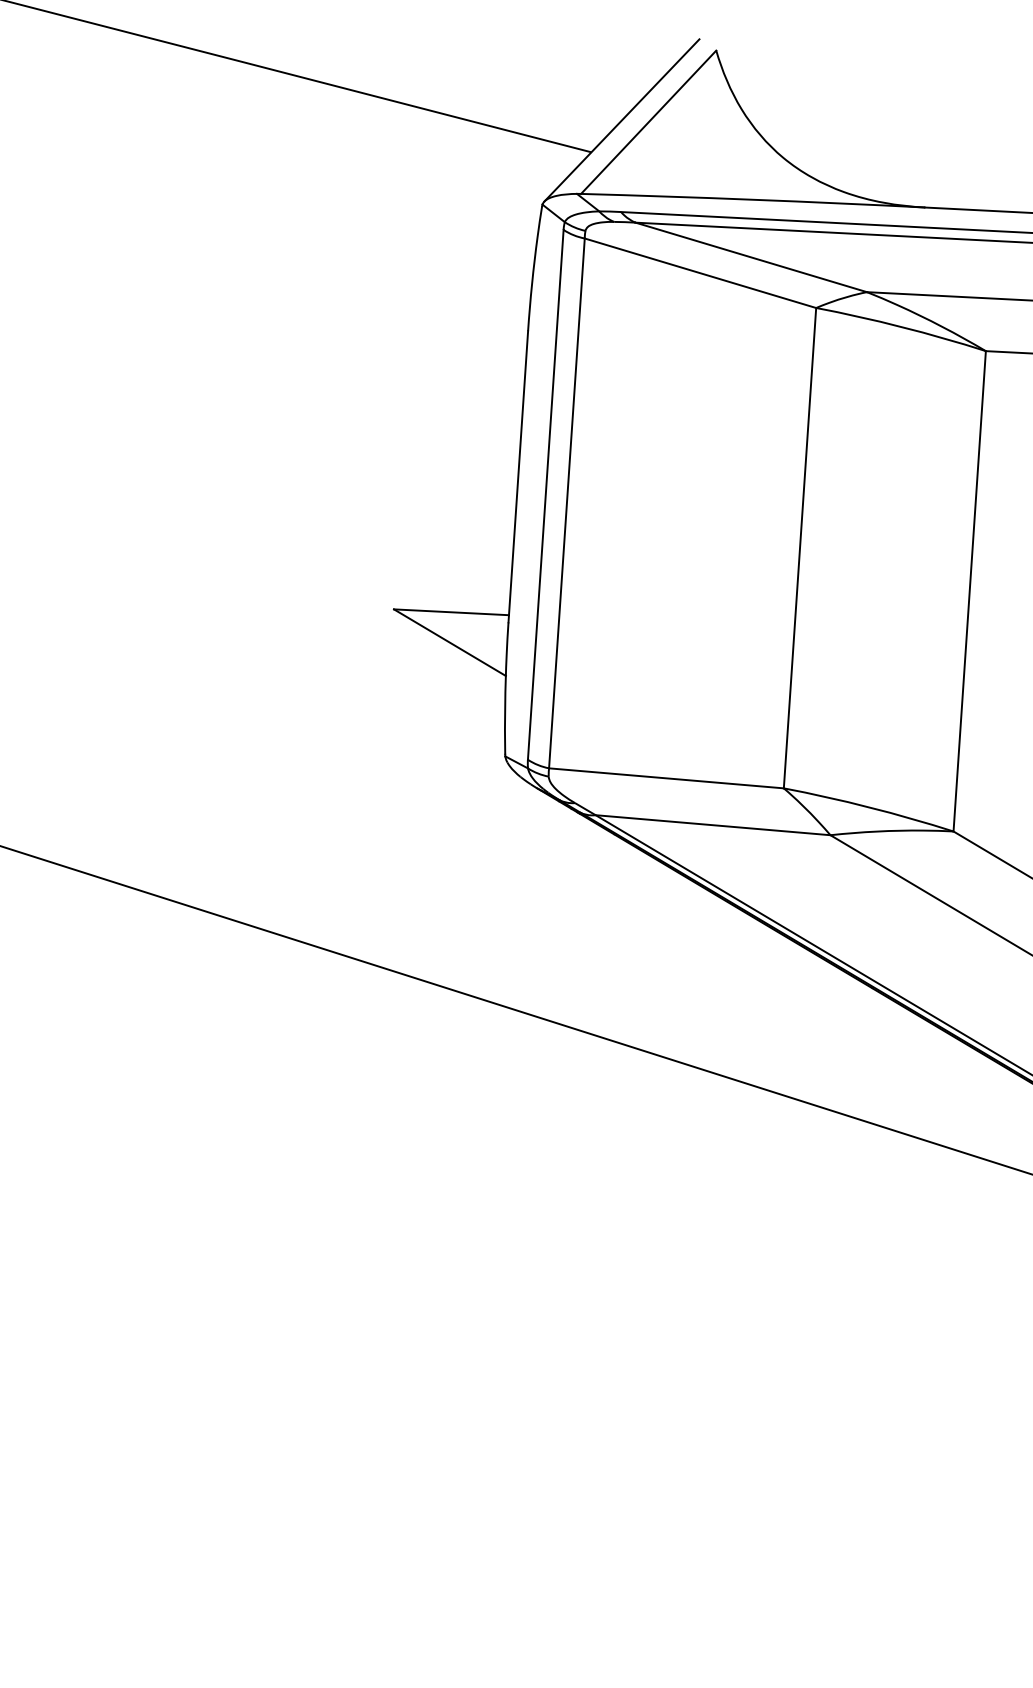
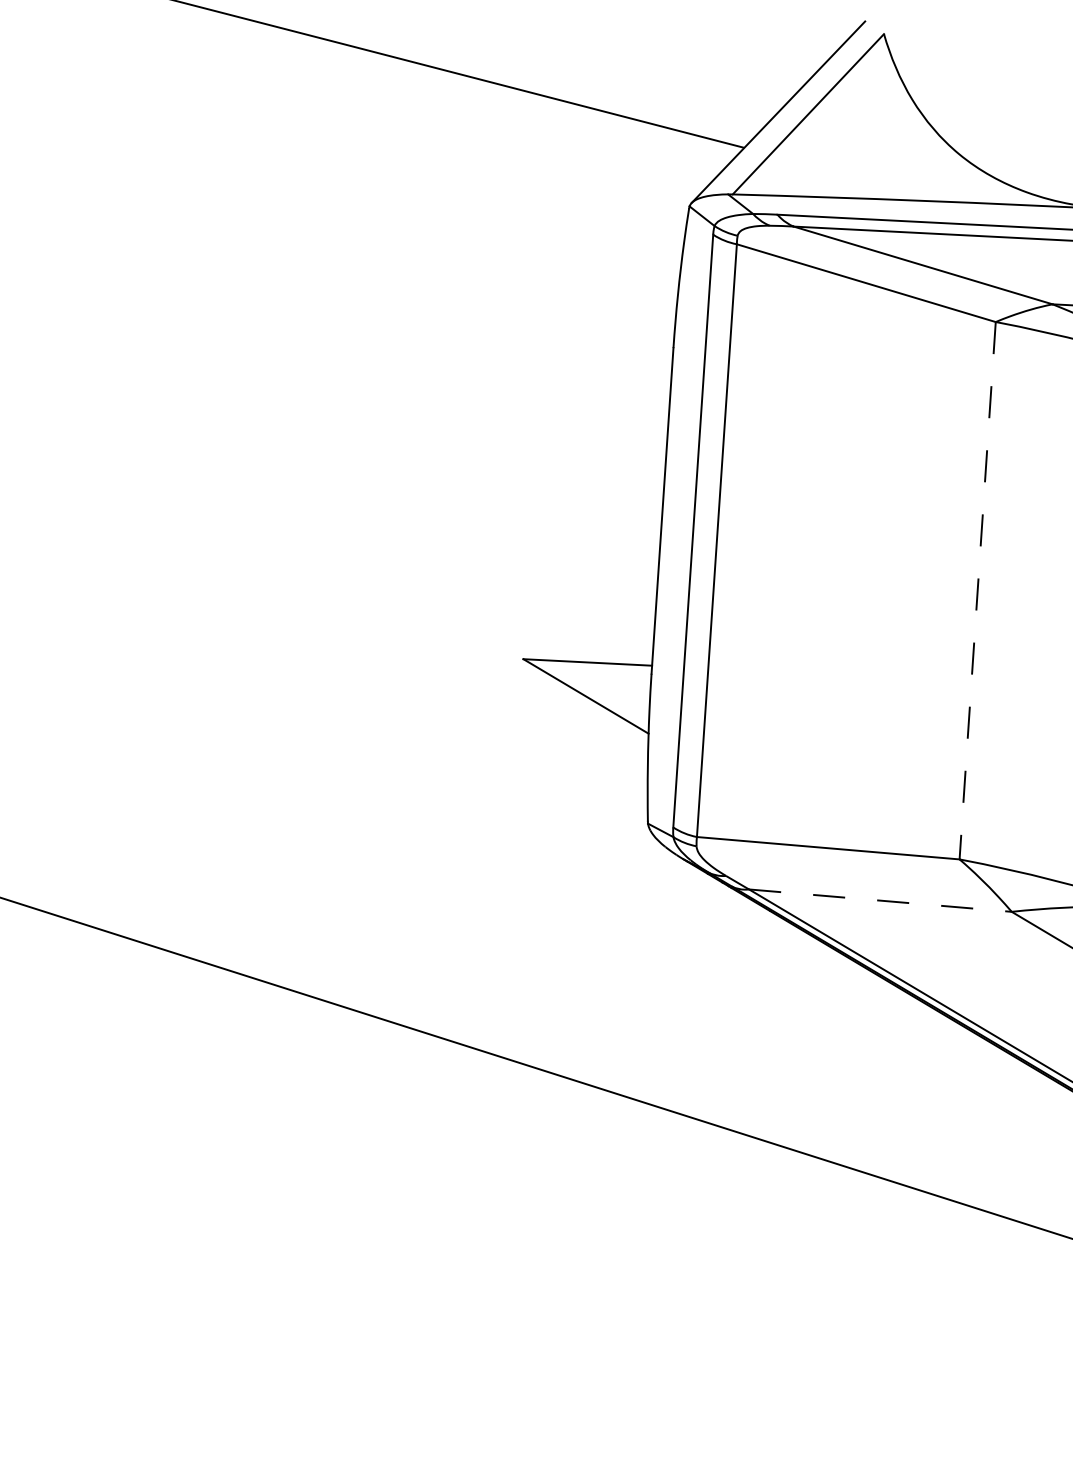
line: (800, 548) -> (978, 591), solid -> dashed
line: (713, 825) -> (880, 900), solid -> dashed

